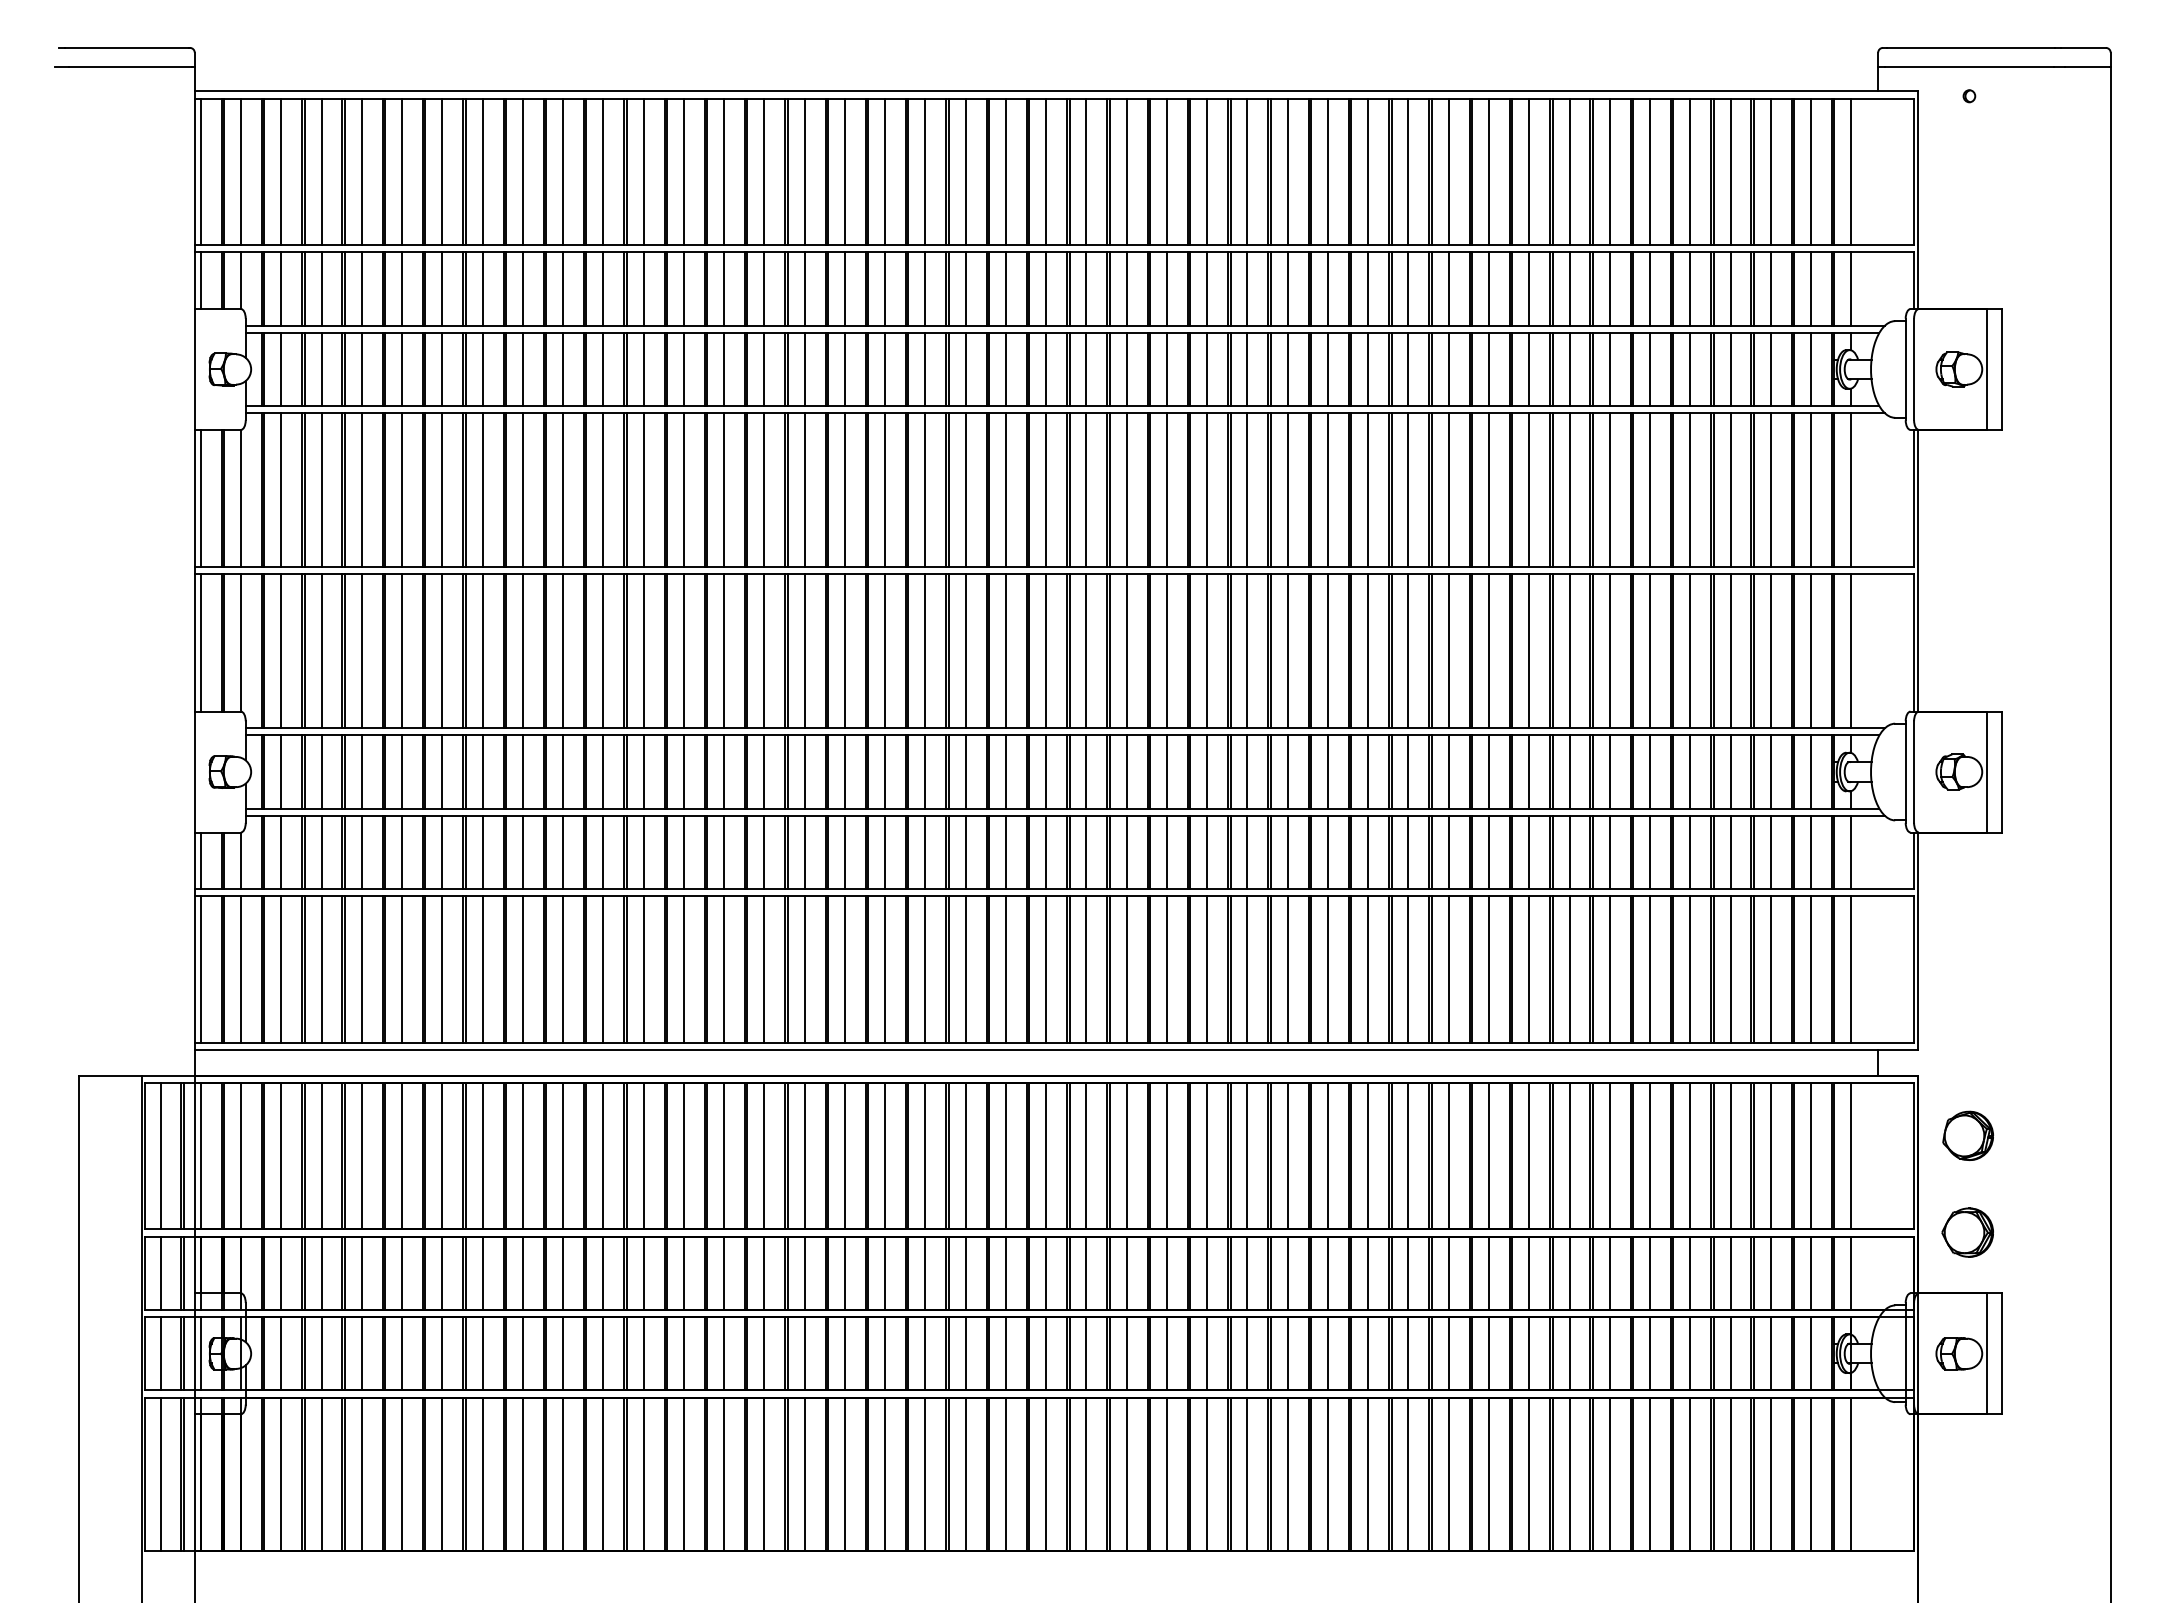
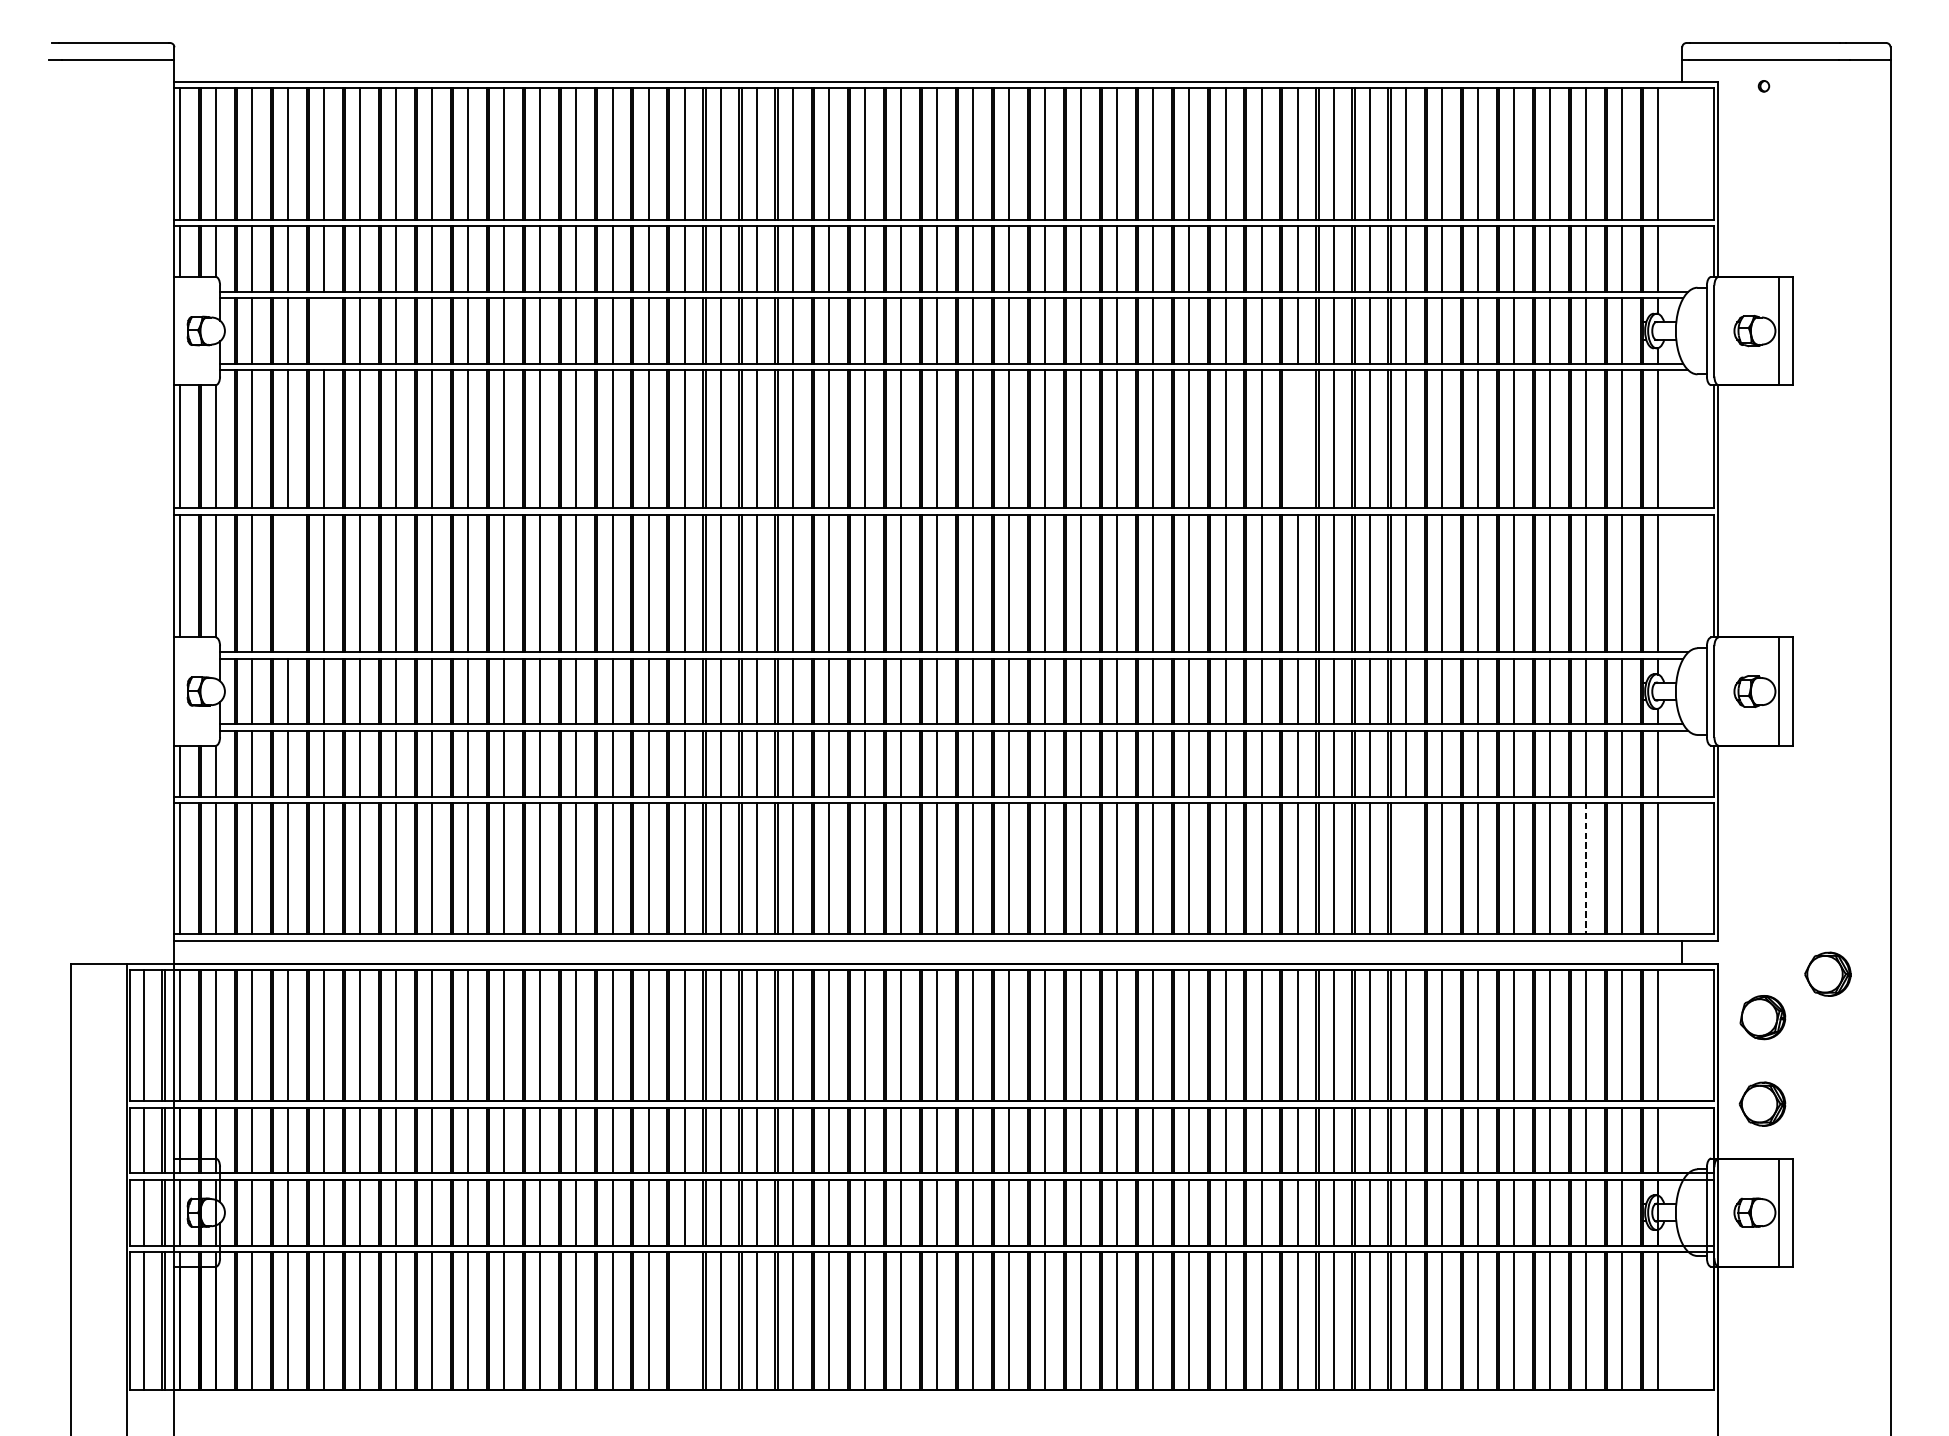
line: (361, 369) -> (323, 331), removed
line: (1448, 490) -> (1297, 439), removed
line: (321, 651) -> (287, 583), removed
line: (1569, 969) -> (1405, 868), removed
line: (1770, 970) -> (1585, 869), solid -> dashed
part: (2040, 1087) -> (1827, 974), added
line: (764, 1474) -> (684, 1320), removed

